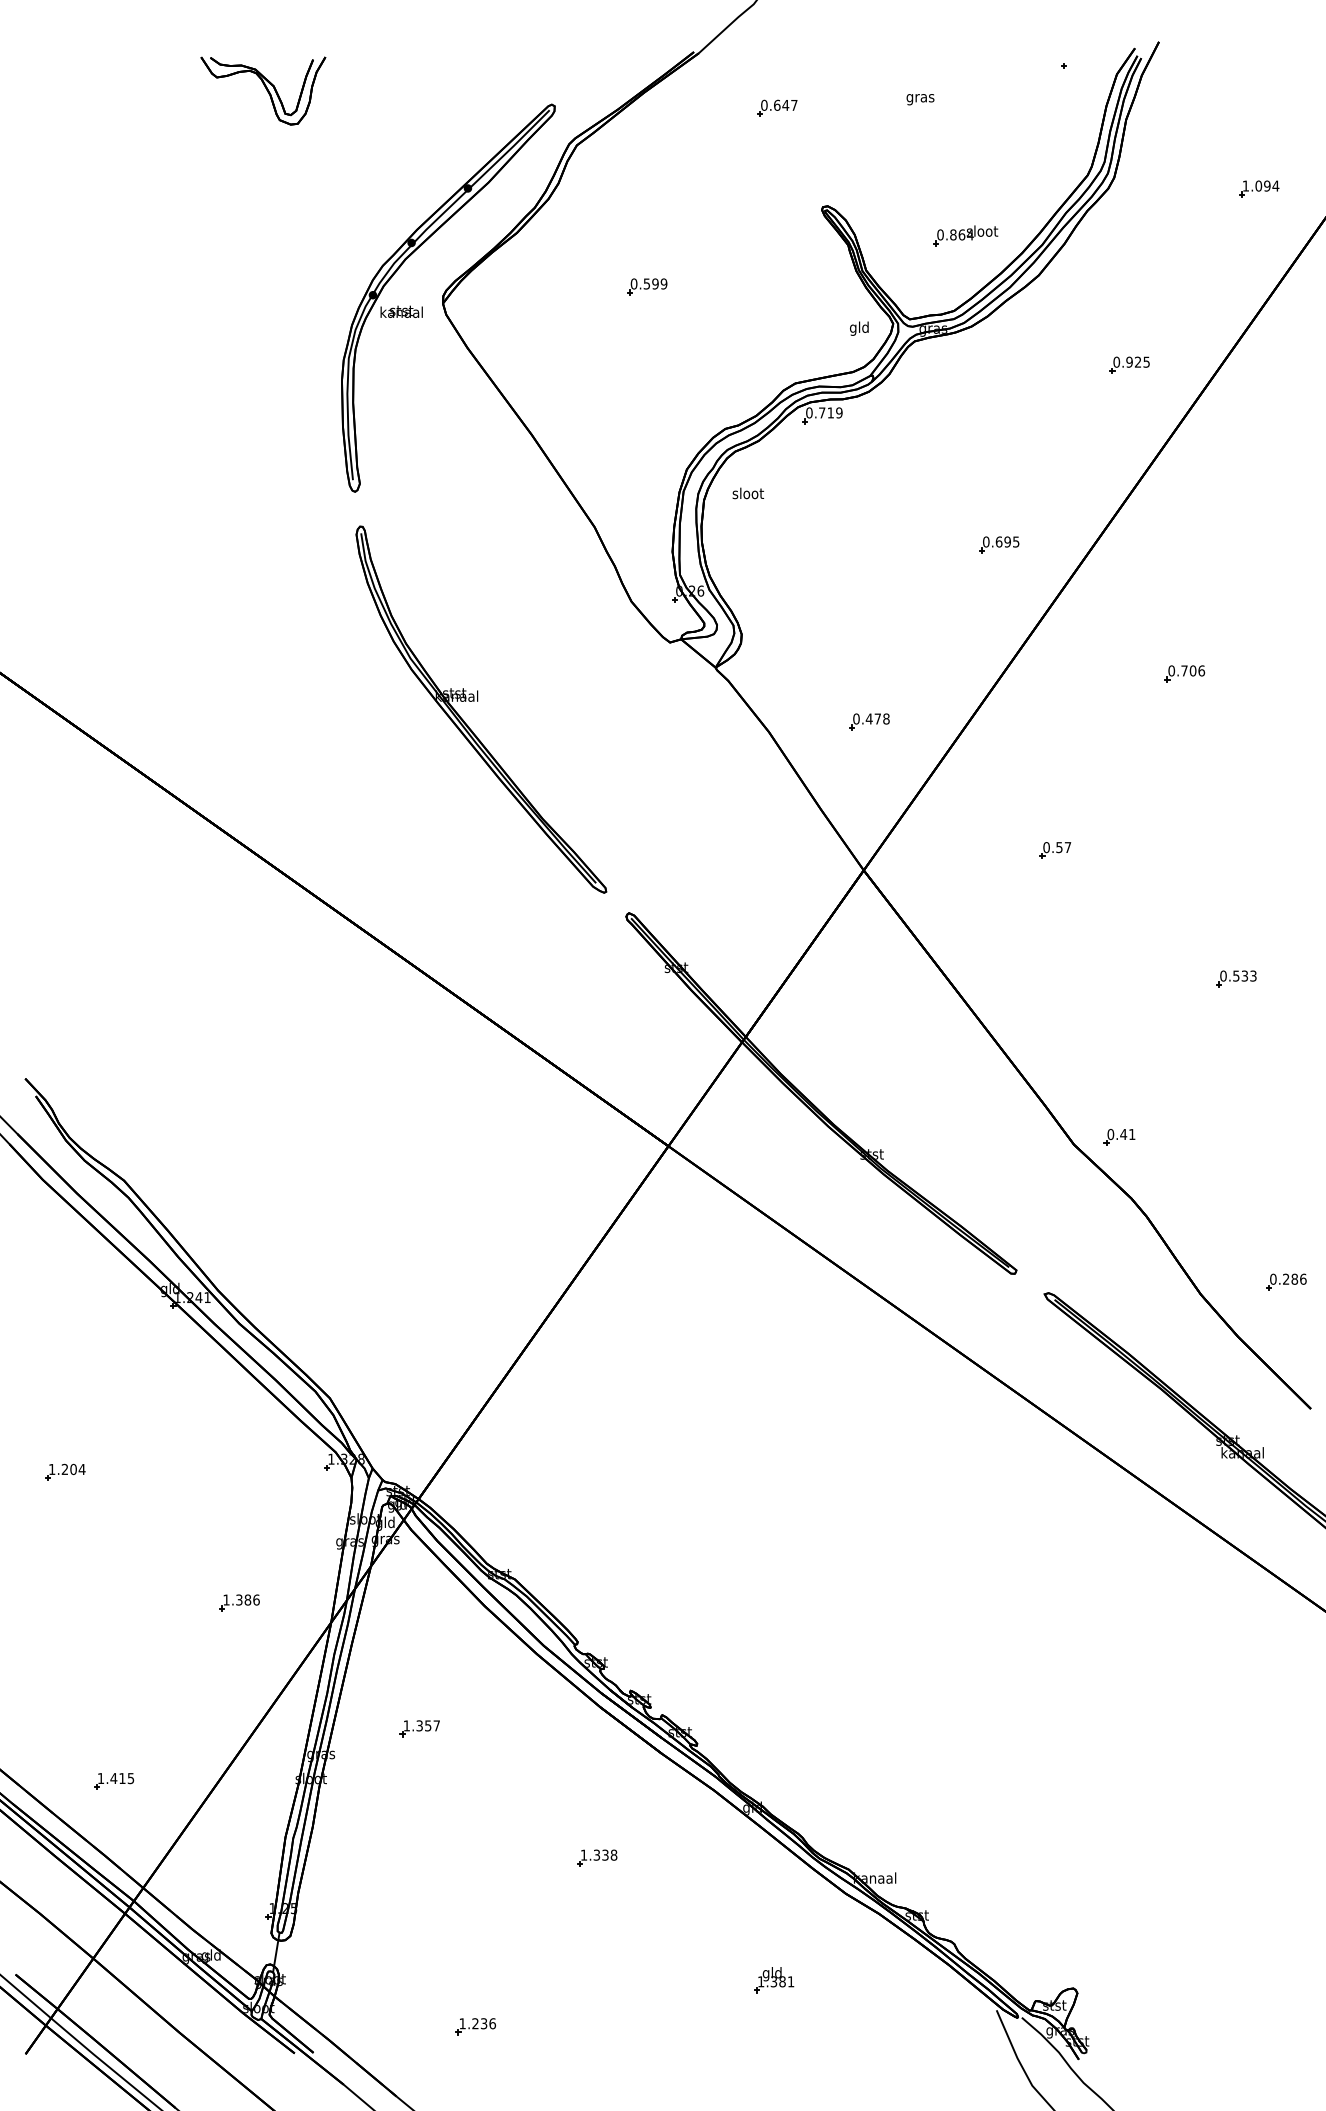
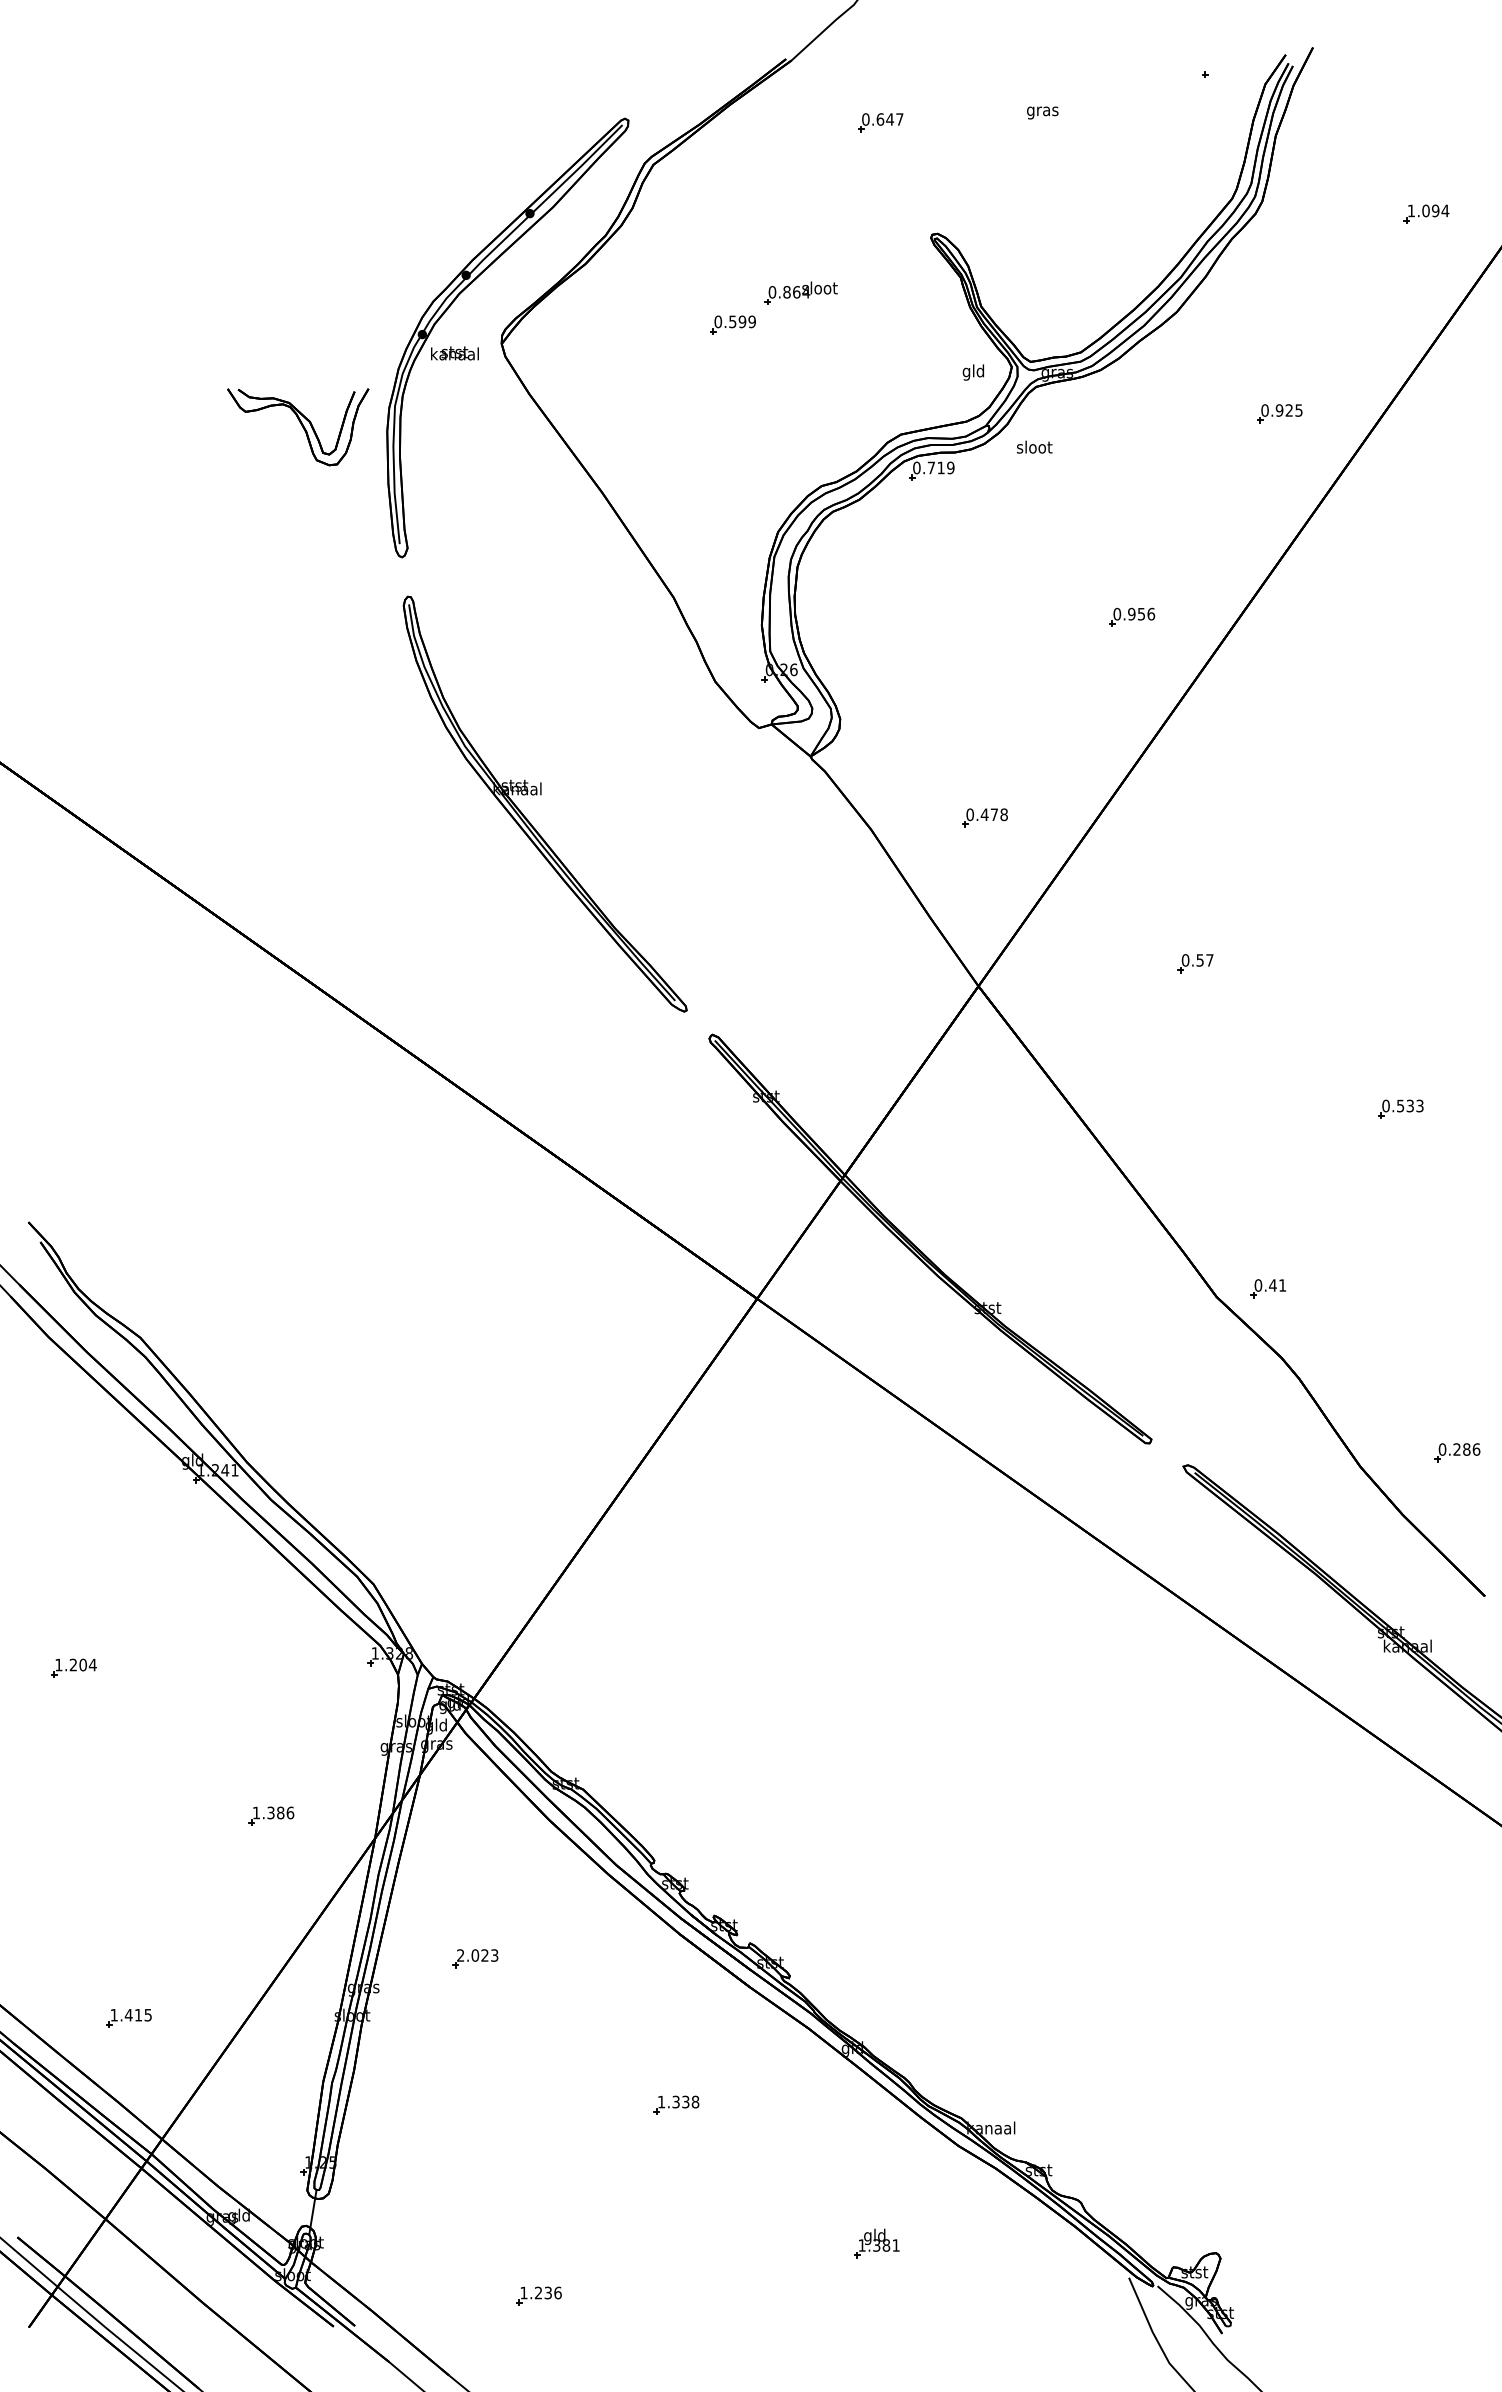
part: (263, 91) -> (298, 427), moved
part: (965, 235) -> (800, 292), moved
text: (748, 492) -> (1034, 446), moved
text: (1007, 541) -> (1141, 613), 0.695 -> 0.956
part: (1185, 673) -> (1342, 763), removed
text: (421, 1725) -> (477, 1955), 1.357 -> 2.023

